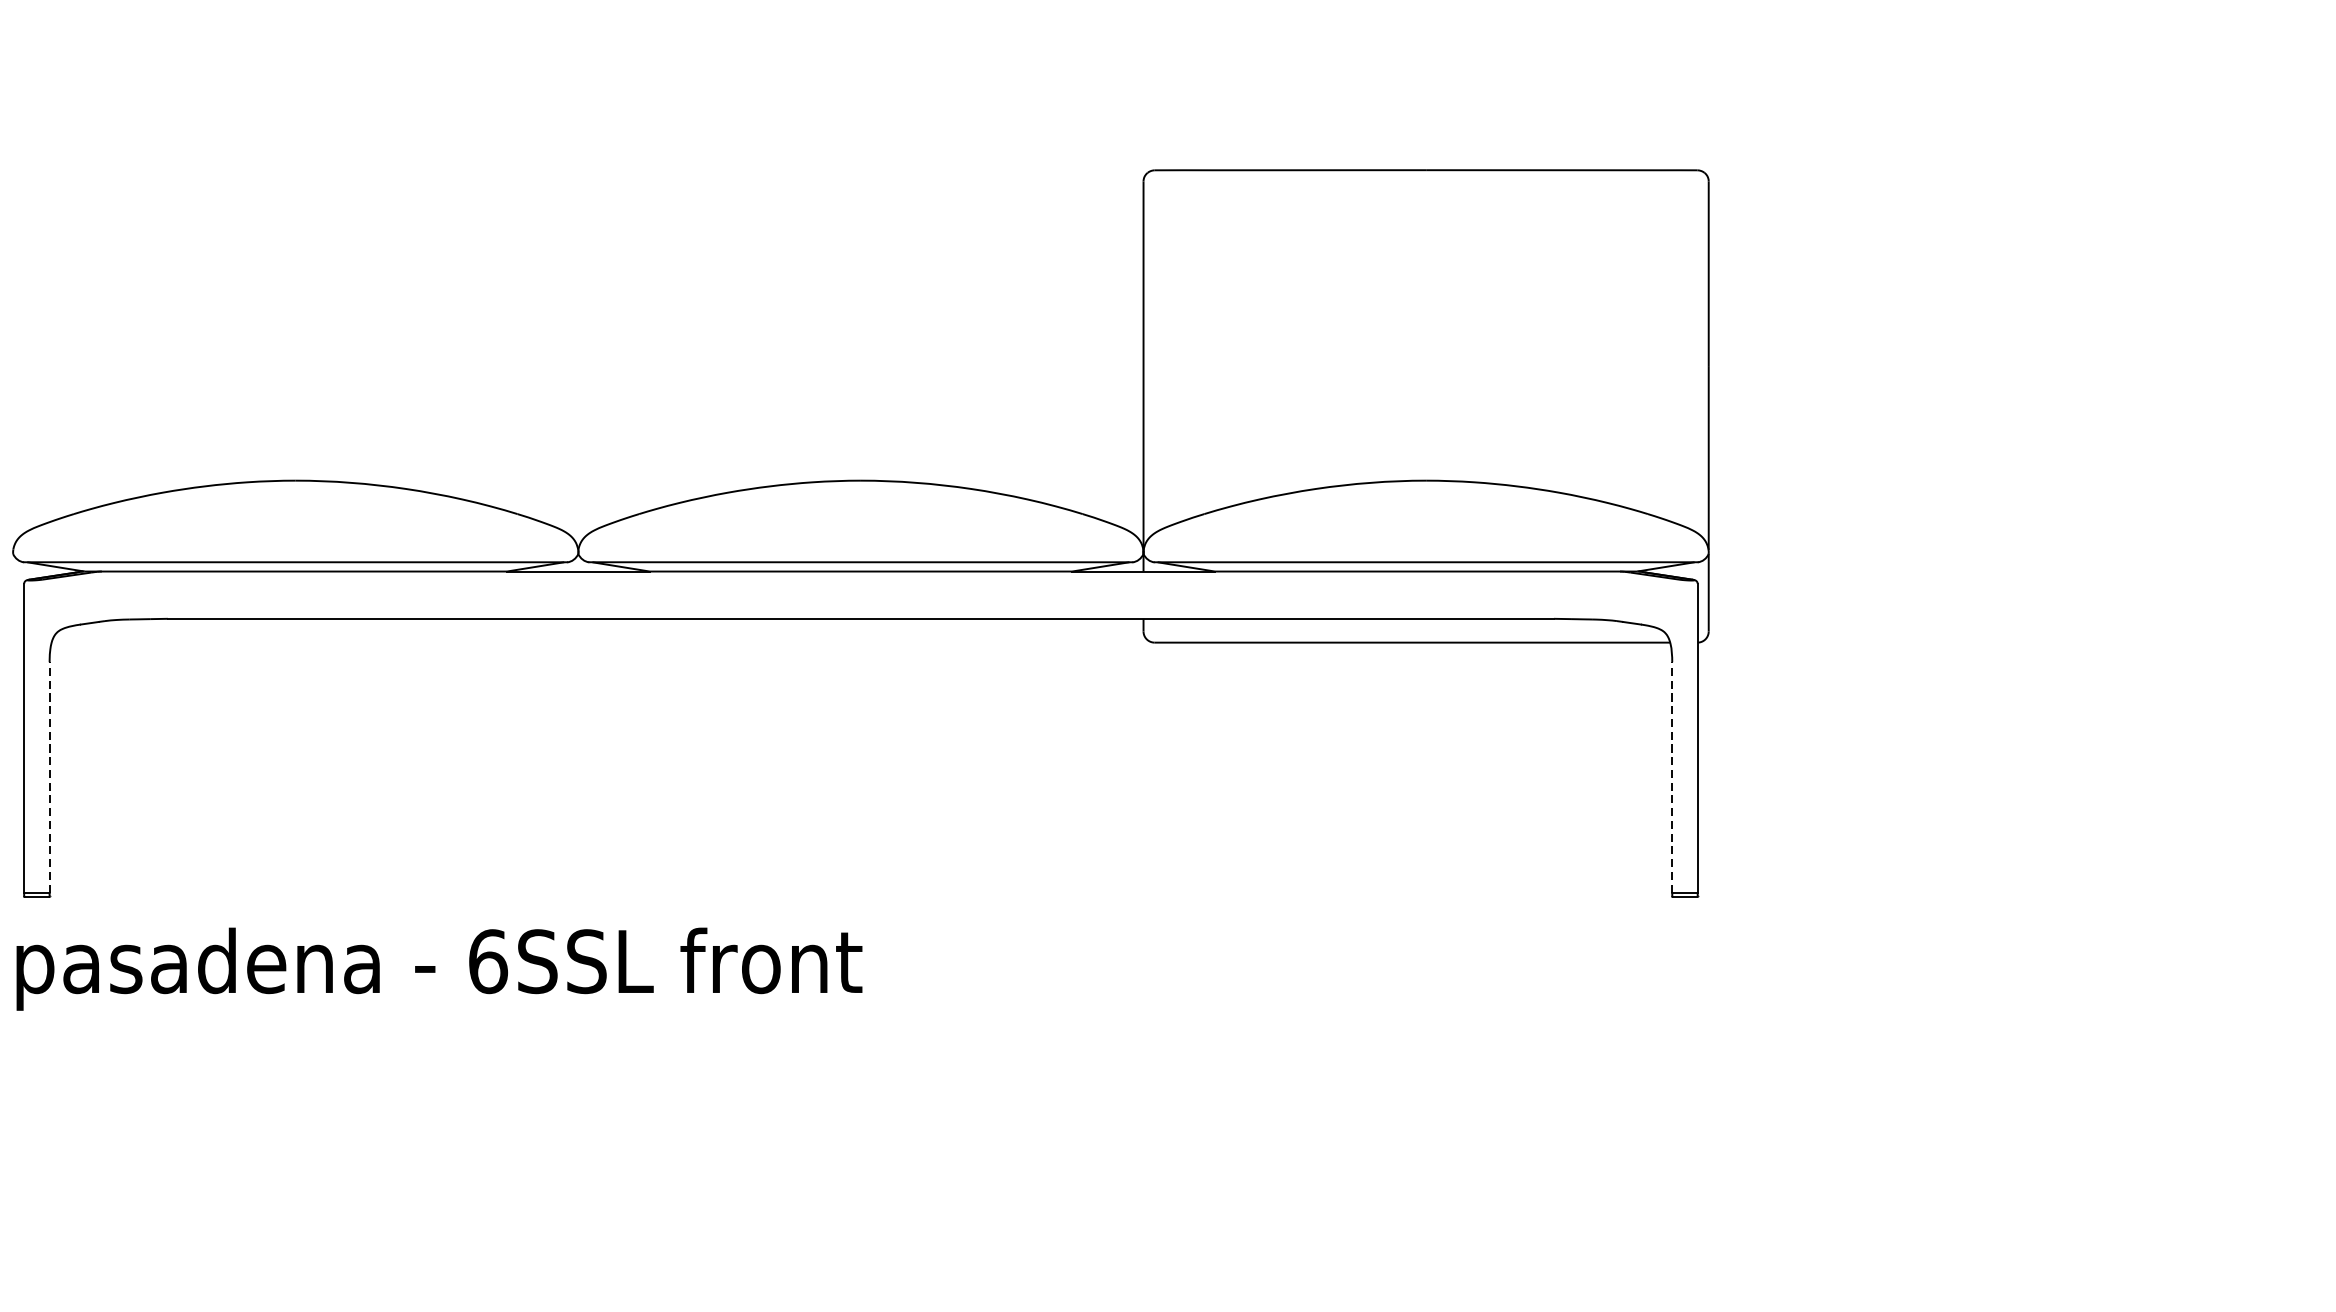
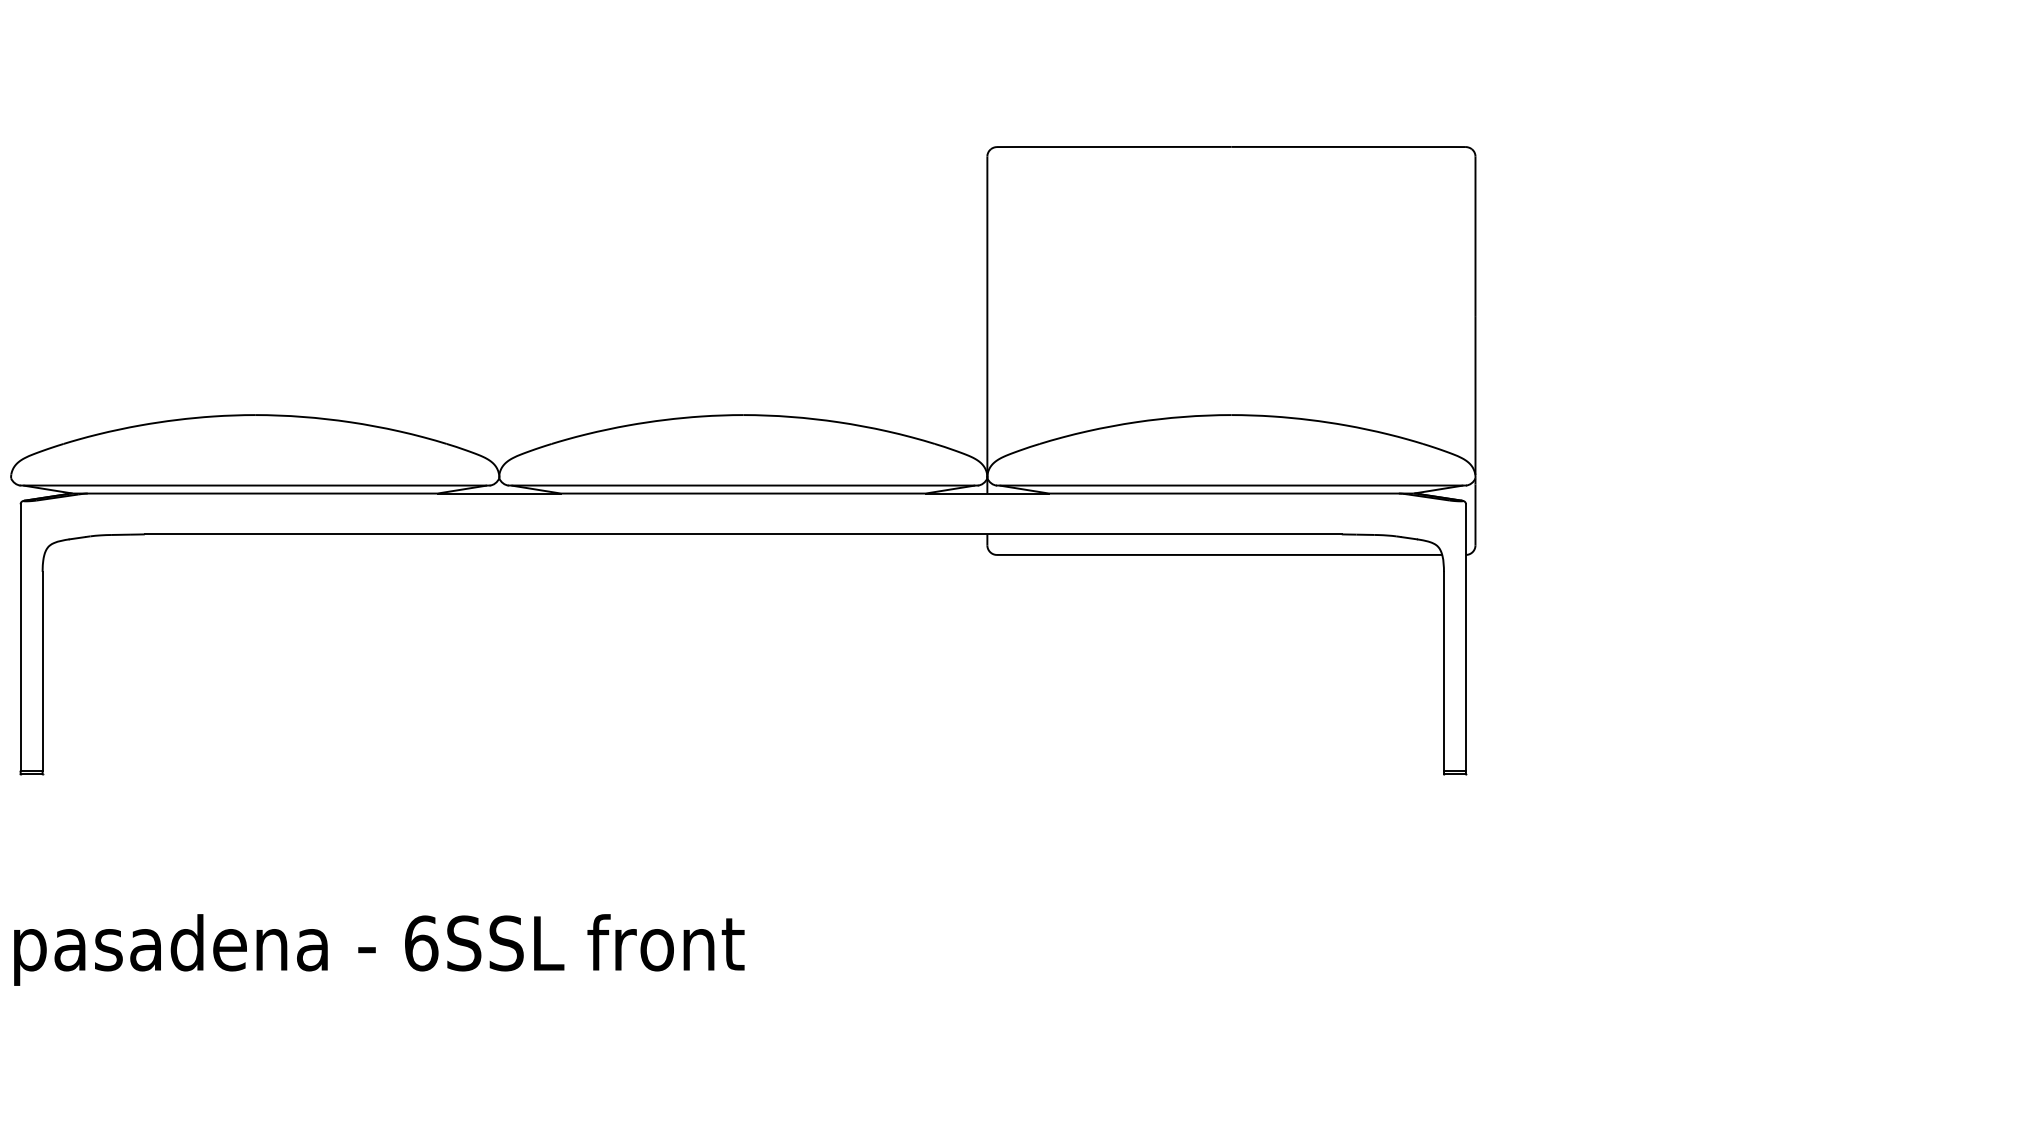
line: (49, 776) -> (42, 670), dashed -> solid
line: (1671, 776) -> (1443, 670), dashed -> solid
text: (439, 968) -> (379, 949), moved

